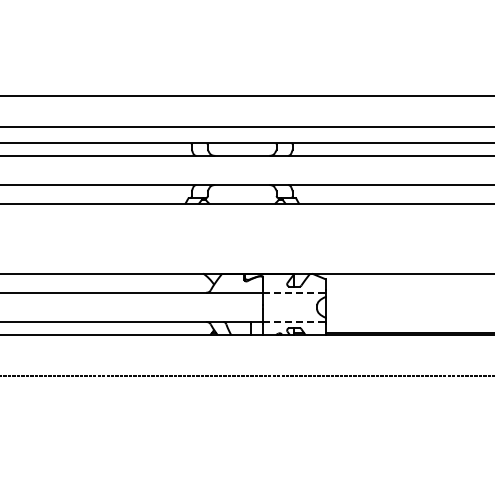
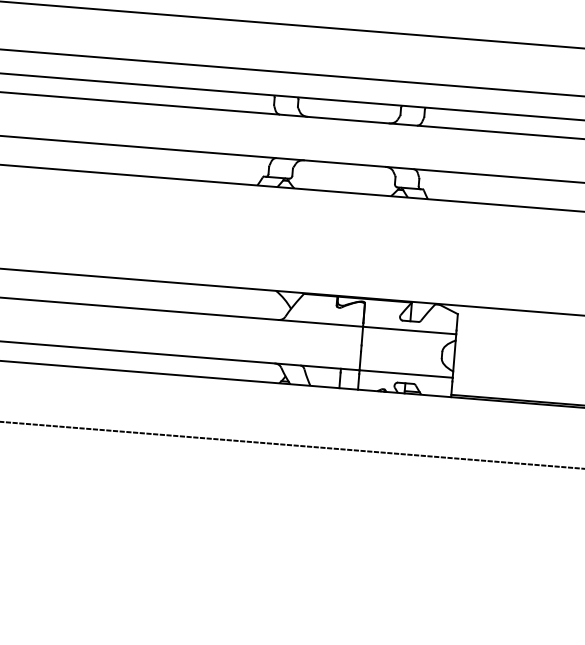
line: (294, 292) -> (409, 330), dashed -> solid
line: (294, 321) -> (406, 373), dashed -> solid

